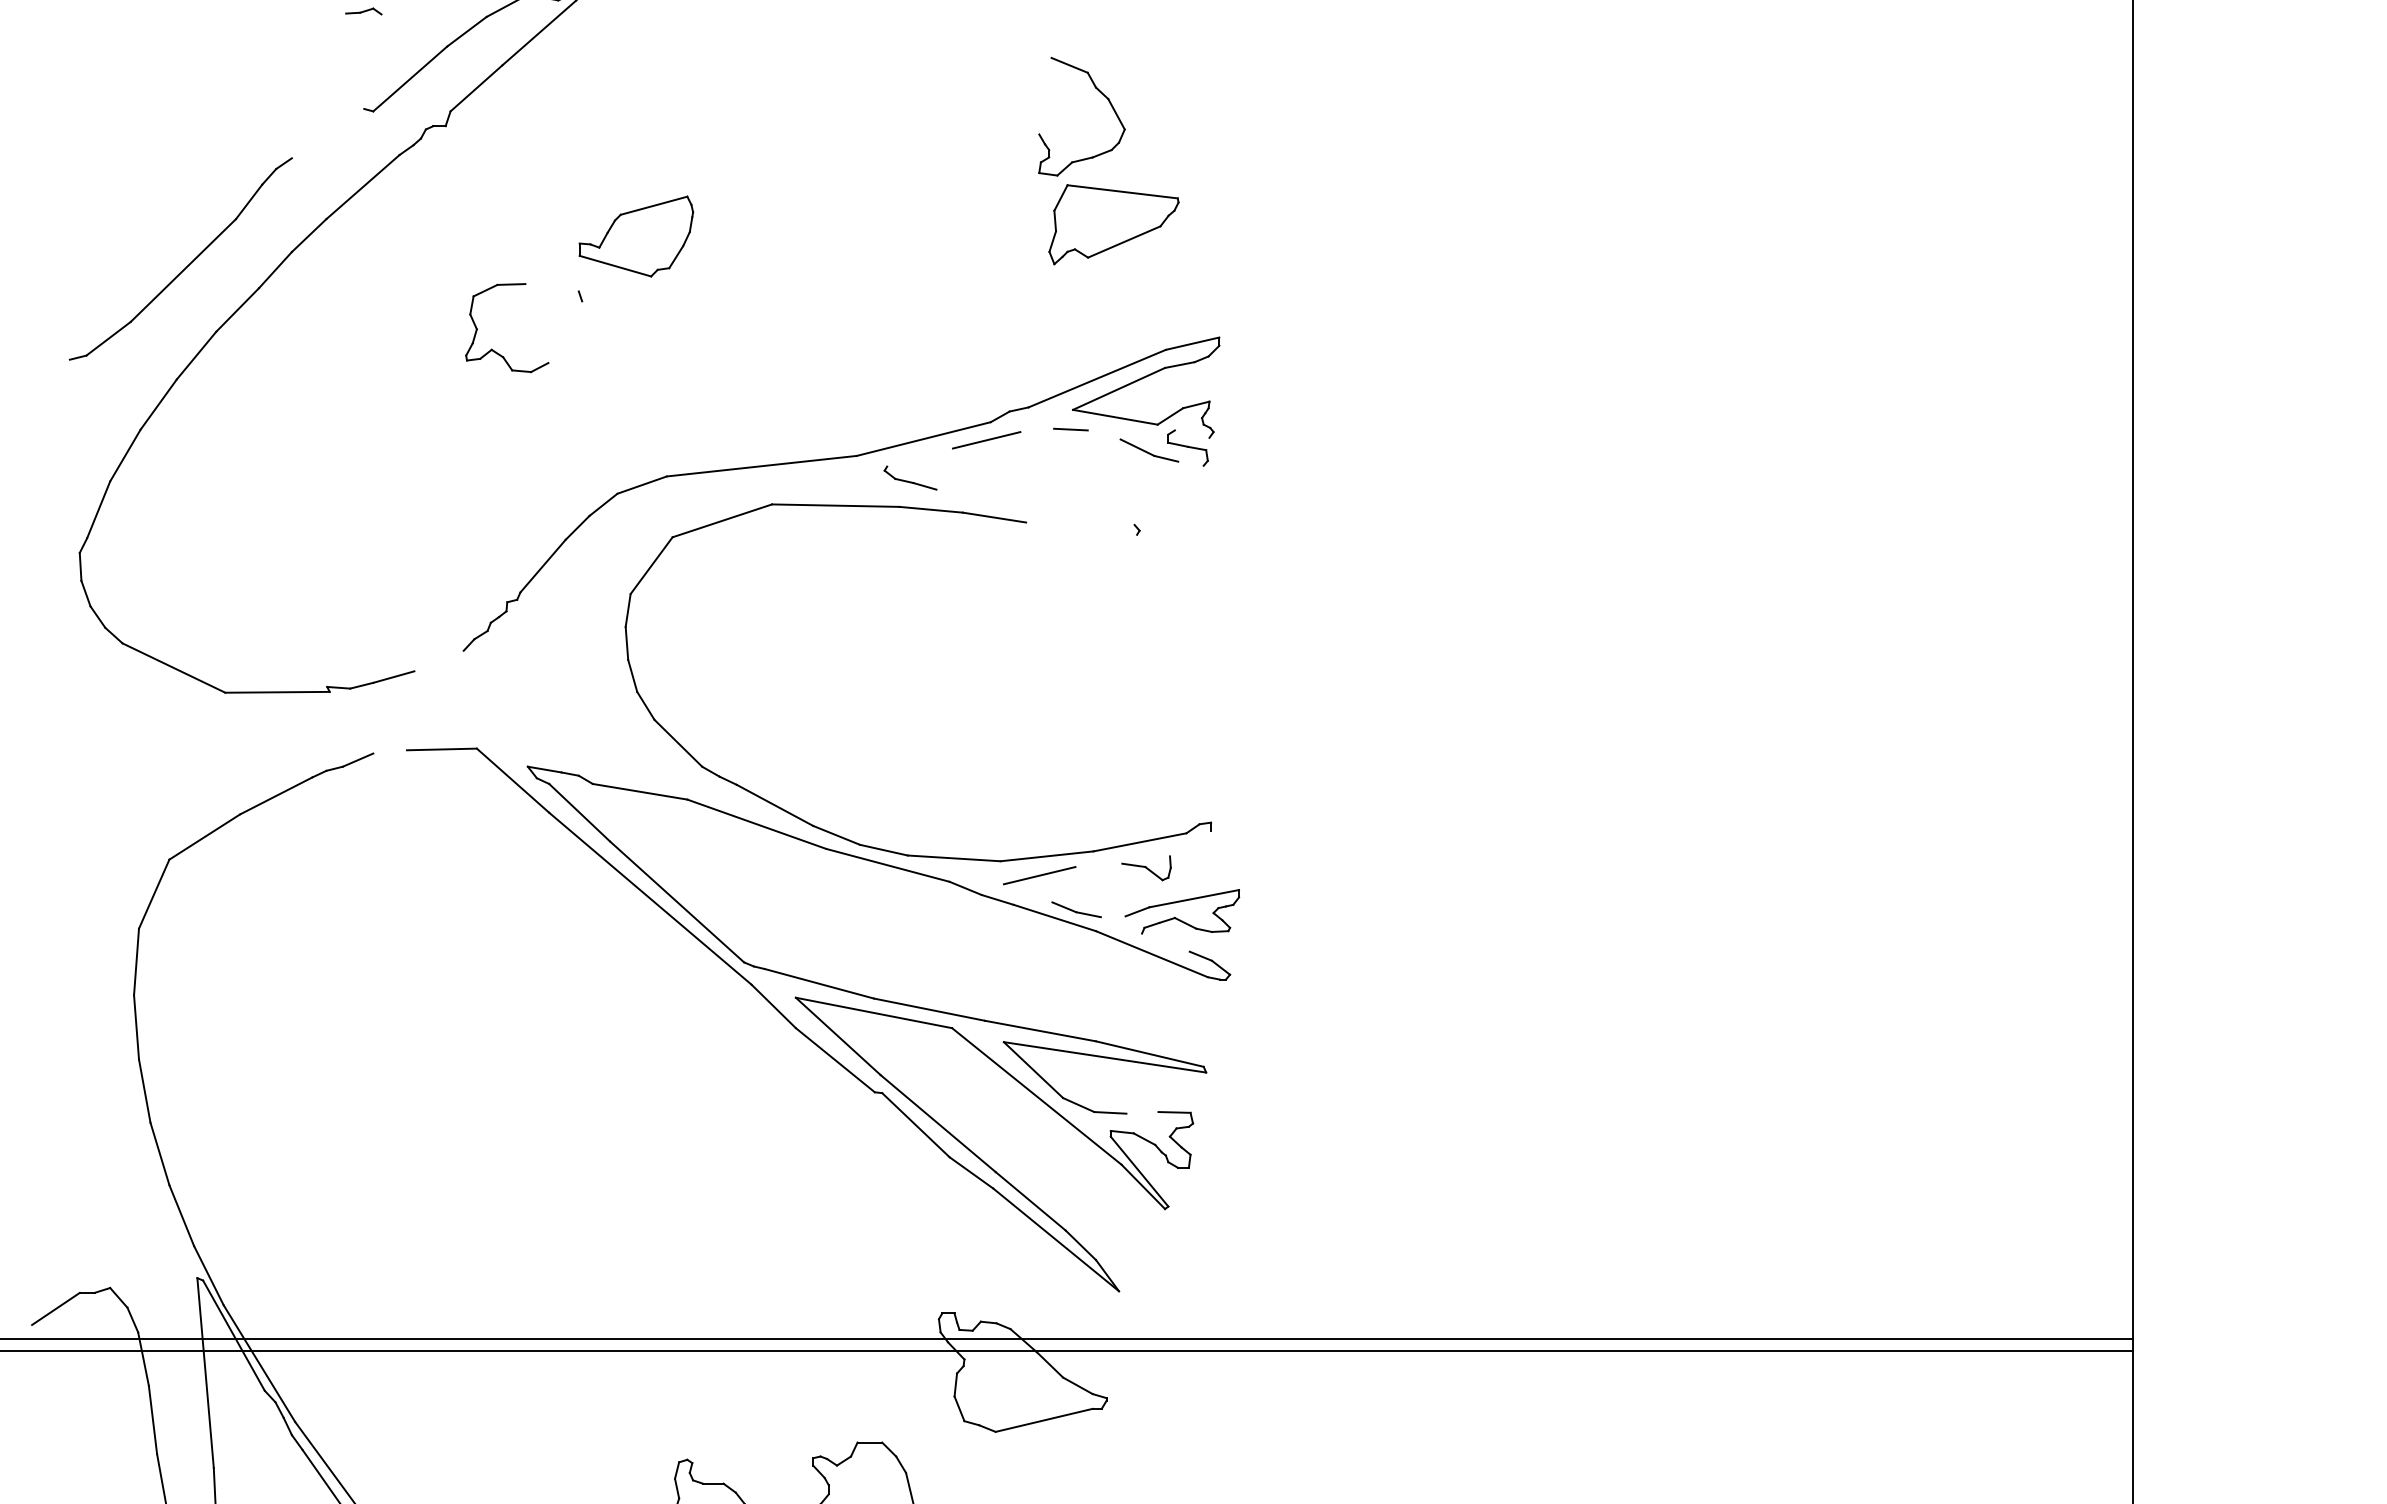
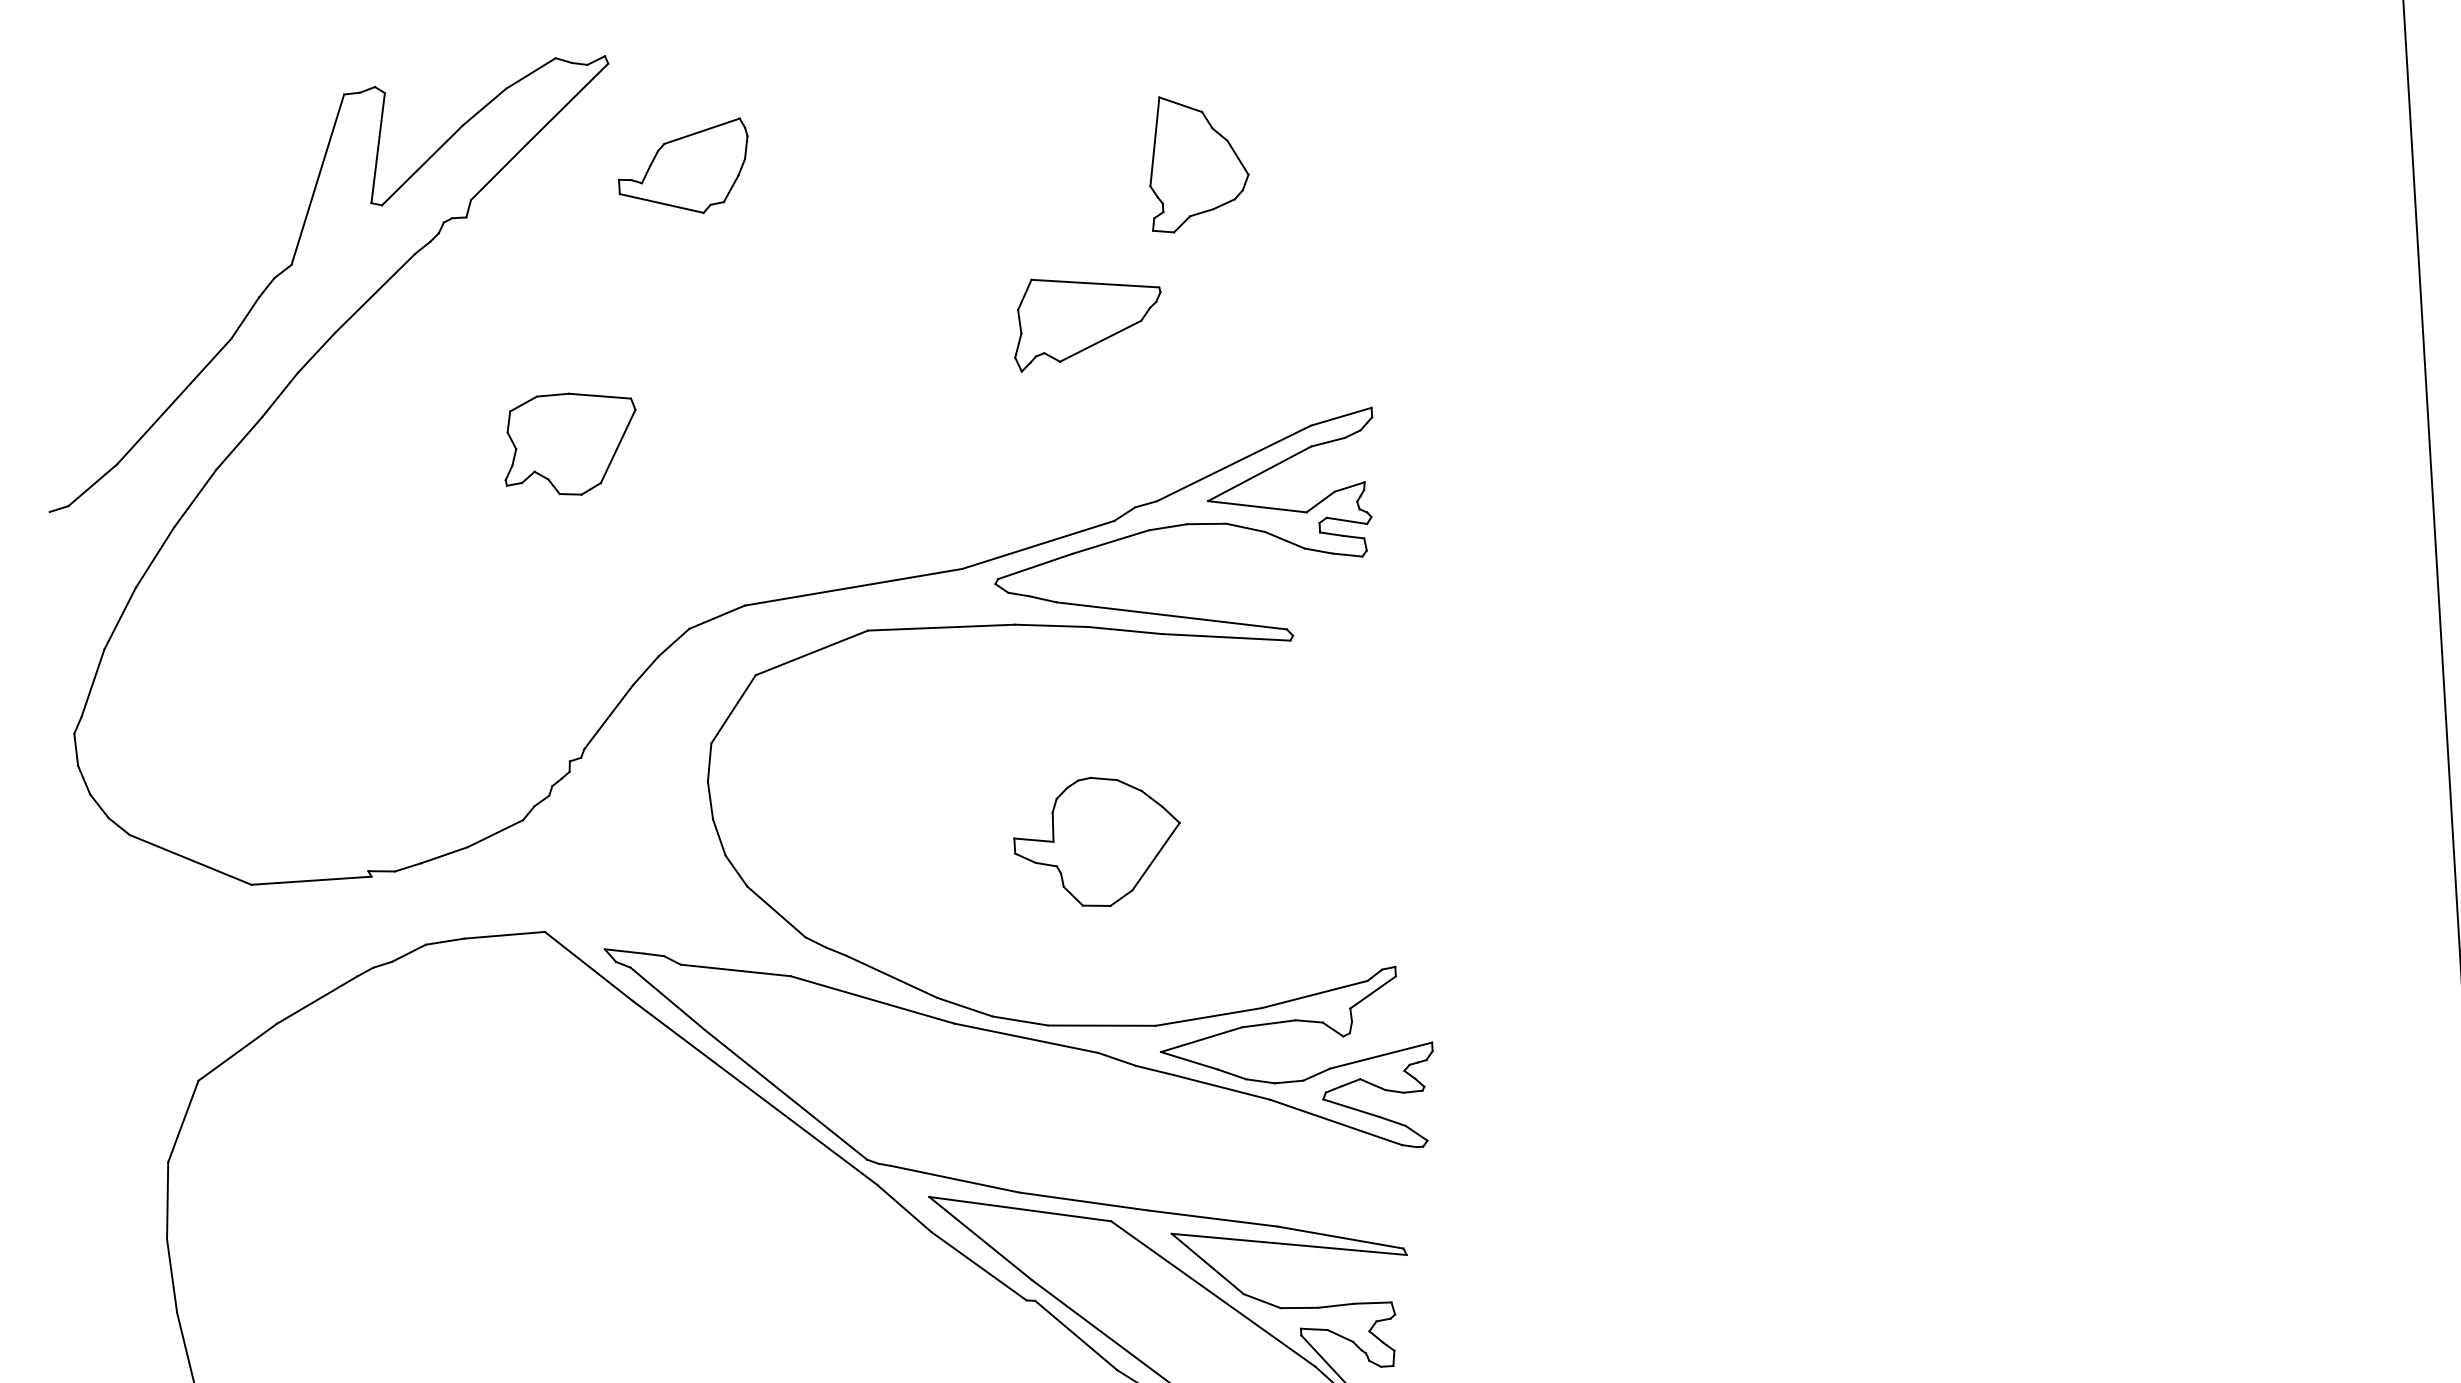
line: (372, 61) -> (377, 147), added
line: (318, 85) -> (317, 179), added
line: (1045, 95) -> (1154, 141), added
part: (1113, 224) -> (1087, 321), moved
part: (636, 236) -> (683, 167), moved
line: (551, 287) -> (599, 395), added
line: (565, 332) -> (618, 446), added
line: (1037, 430) -> (1168, 527), added
line: (1191, 433) -> (1346, 520), added
line: (1103, 434) -> (1244, 527), added
line: (919, 457) -> (1034, 566), added
line: (1190, 463) -> (1347, 554), added
line: (1035, 506) -> (1171, 614), added
line: (1081, 528) -> (1225, 637), added
line: (438, 660) -> (494, 833), added
part: (959, 699) -> (1097, 842), added
line: (389, 751) -> (444, 941), added
line: (1190, 843) -> (1373, 992), added
line: (1098, 865) -> (1268, 1023), added
line: (1027, 893) -> (1188, 1061), added
line: (1112, 916) -> (1288, 1081), added
line: (1165, 942) -> (1351, 1108), added
line: (1142, 1112) -> (1336, 1305), added

